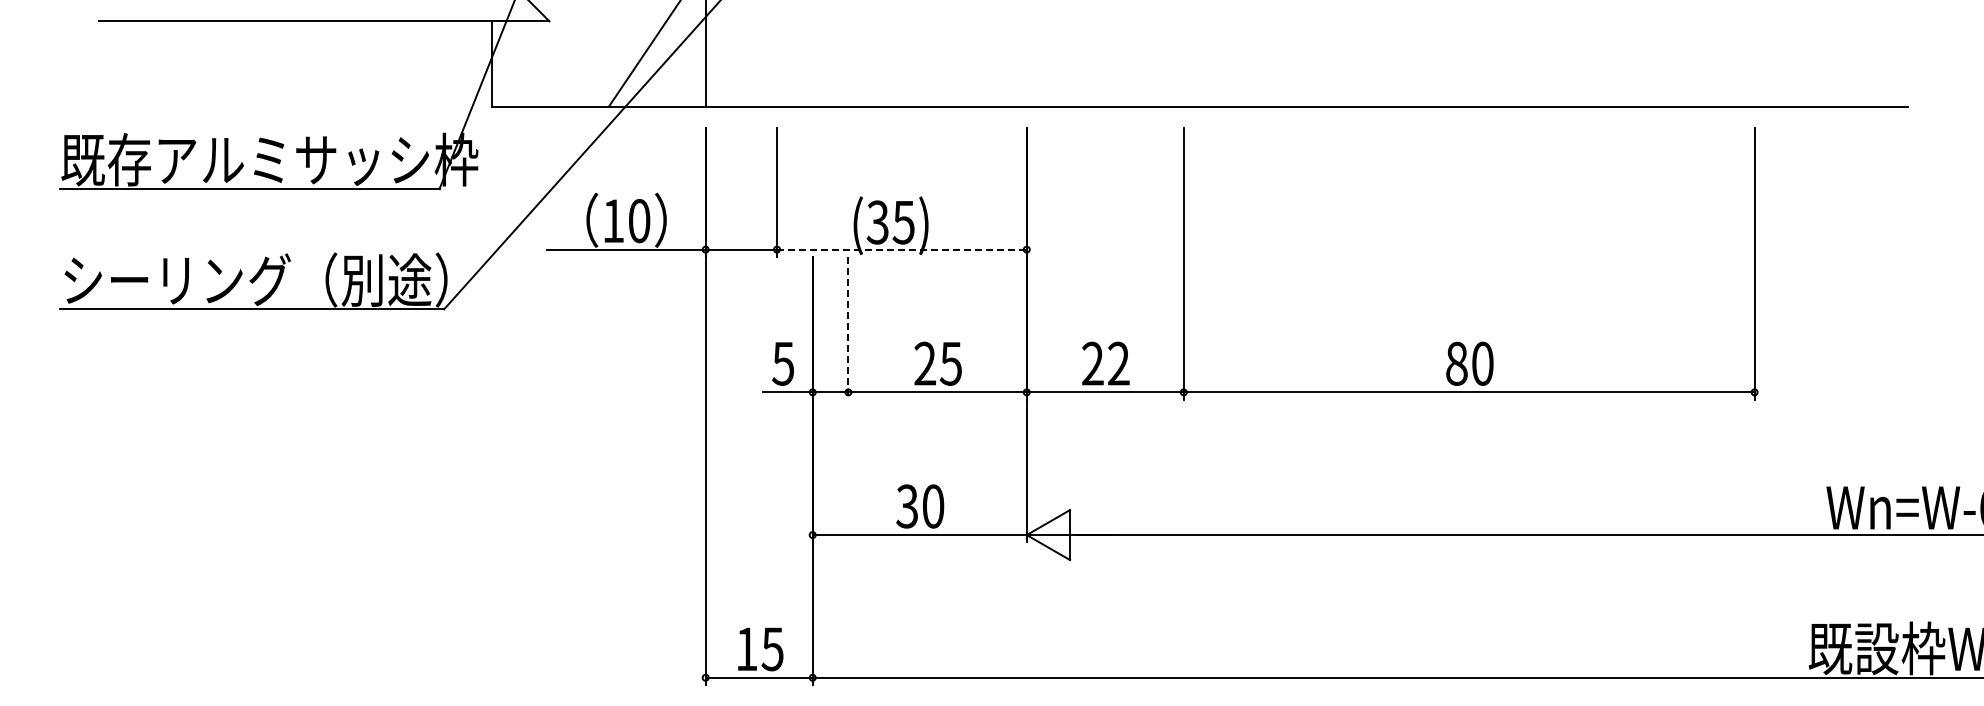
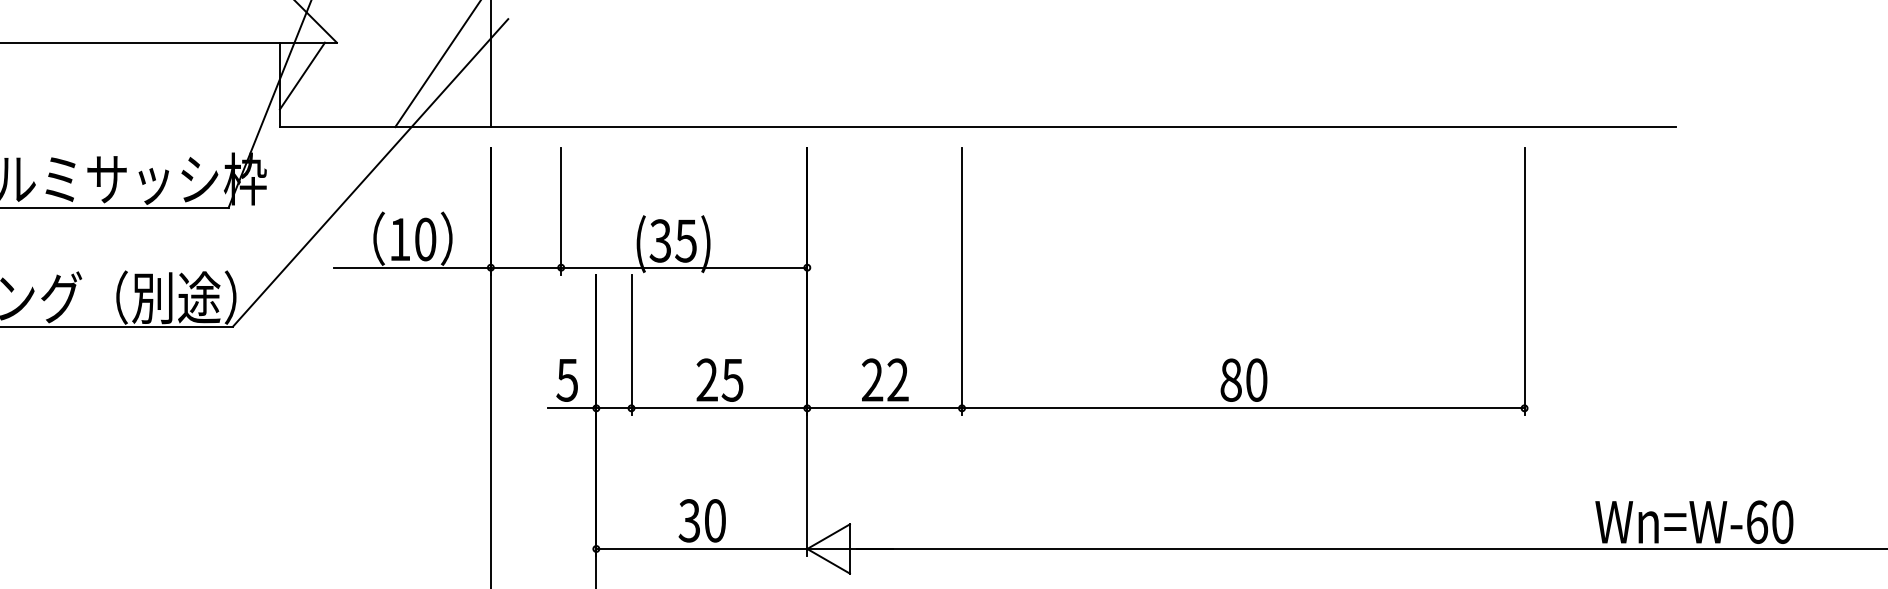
line: (514, 55) -> (302, 76), added
line: (901, 249) -> (683, 267), dashed -> solid
line: (848, 328) -> (631, 345), dashed -> solid

